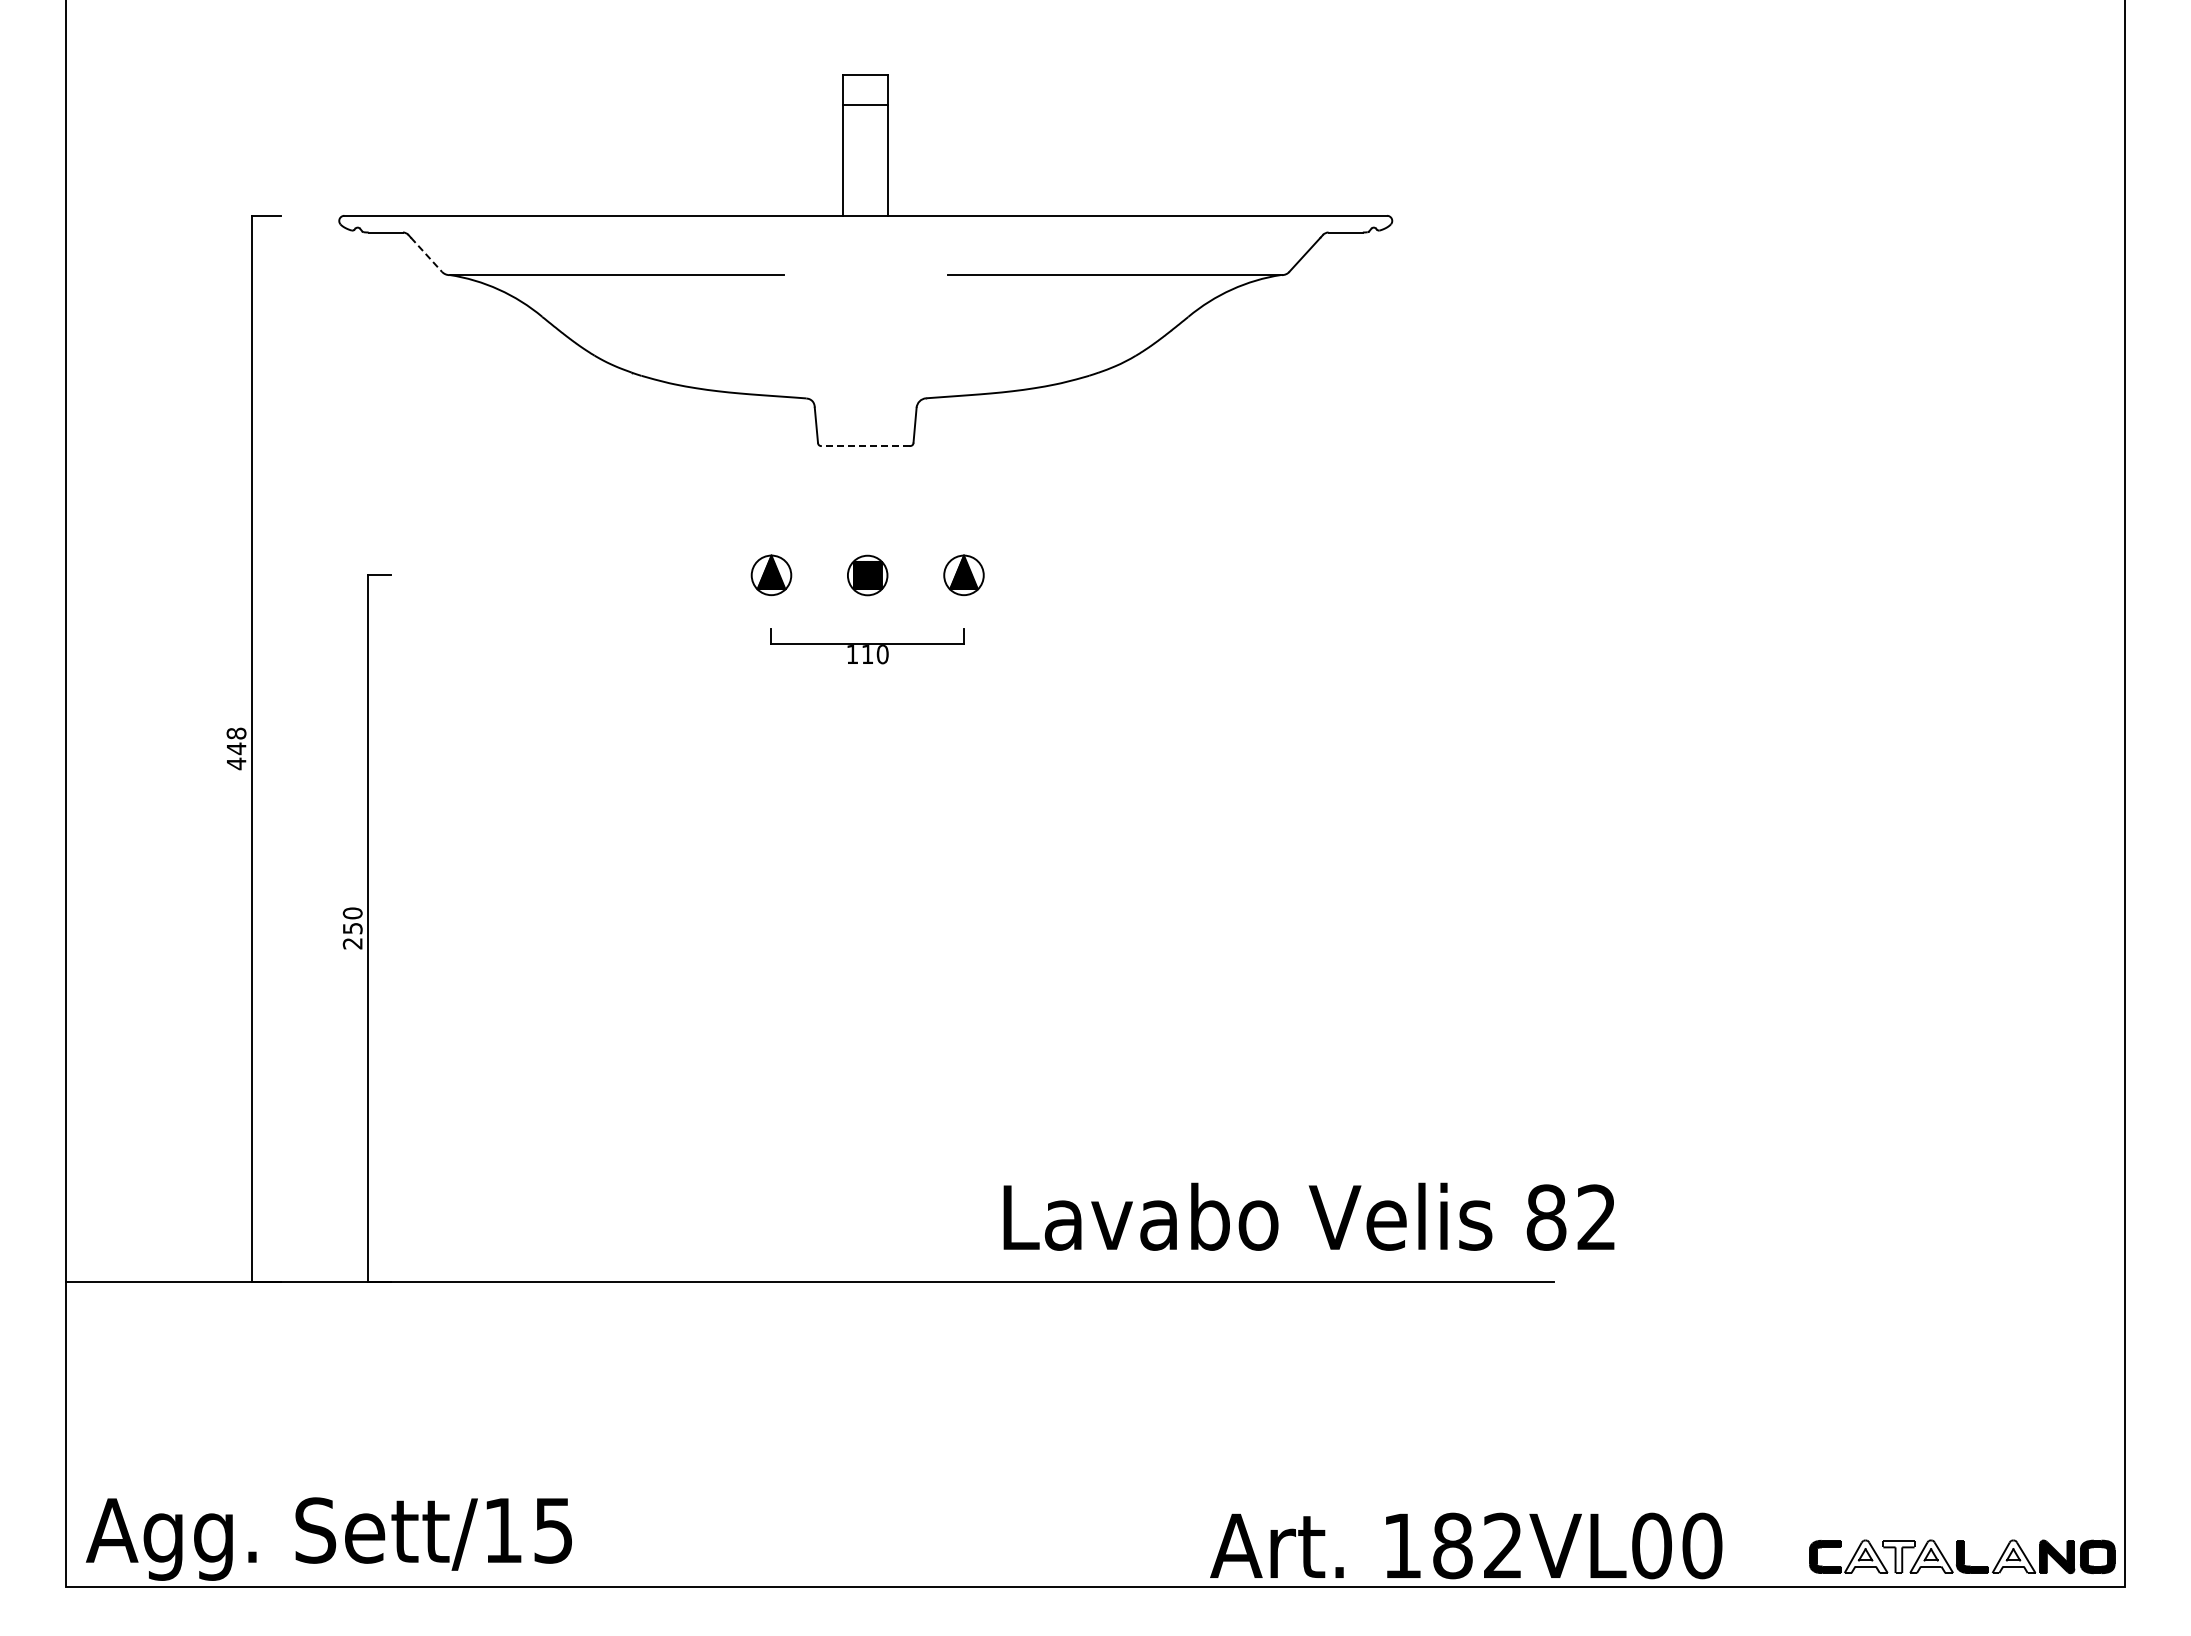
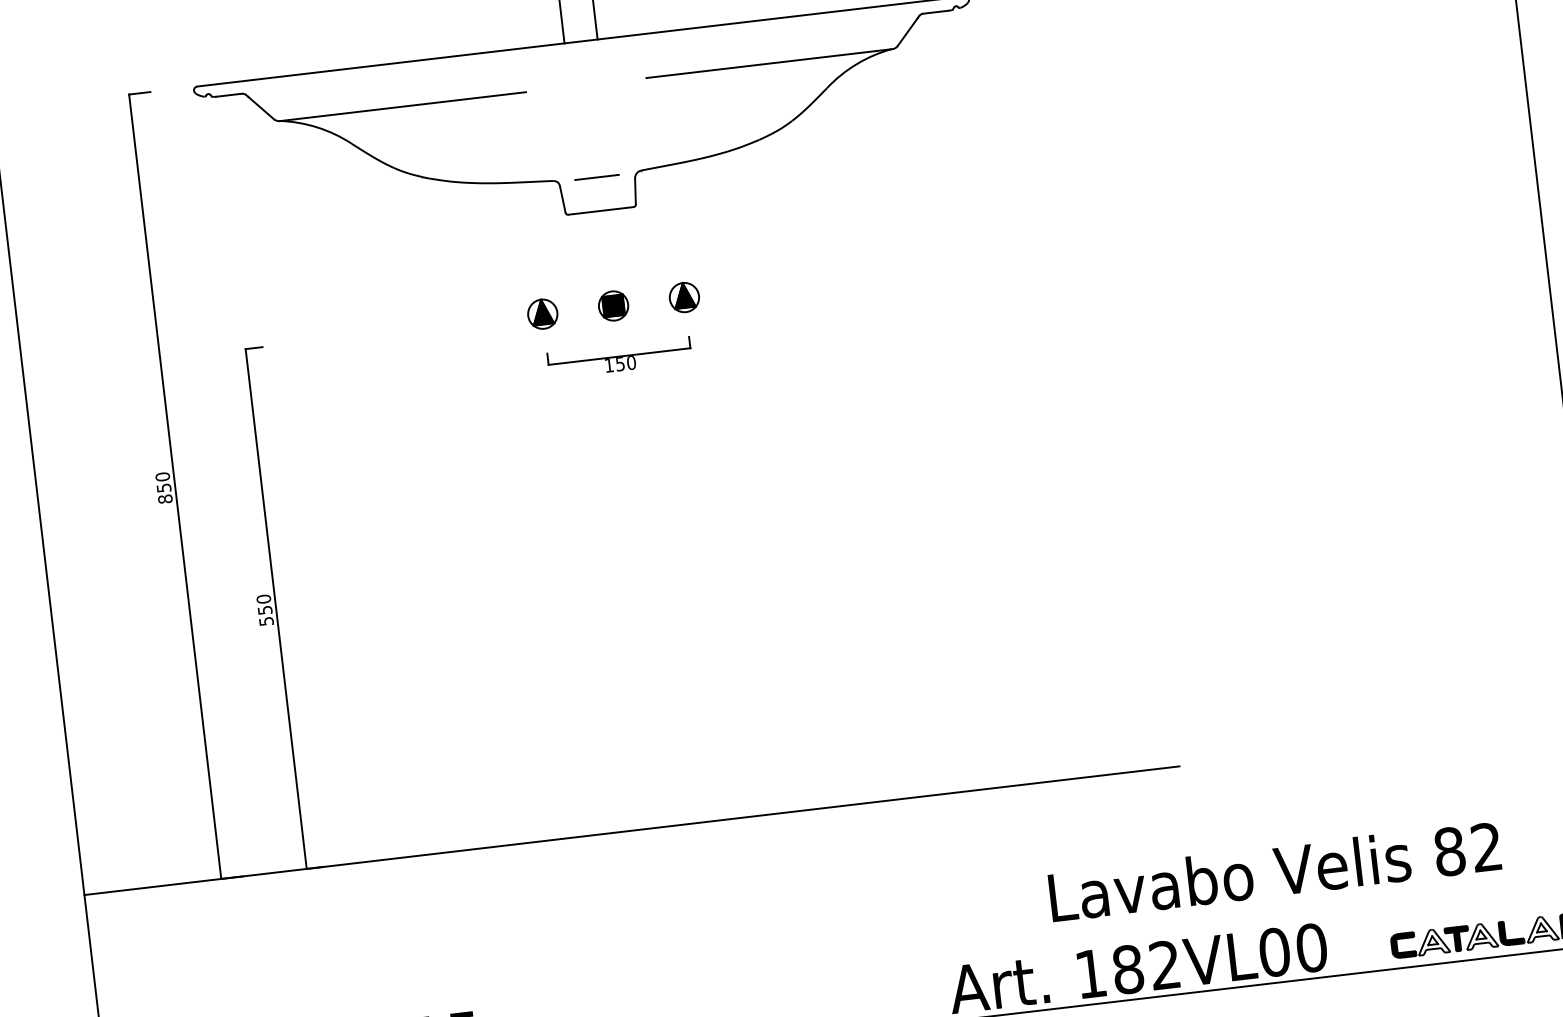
line: (426, 255) -> (261, 108), dashed -> solid
line: (865, 400) -> (596, 177), added
line: (865, 446) -> (600, 211), dashed -> solid
text: (867, 654) -> (620, 364), 110 -> 150
text: (236, 748) -> (164, 487), 448 -> 850
text: (352, 943) -> (266, 621), 250 -> 550
text: (1308, 1216) -> (1274, 871), moved
fill: (1898, 1556) -> (1457, 938), added

